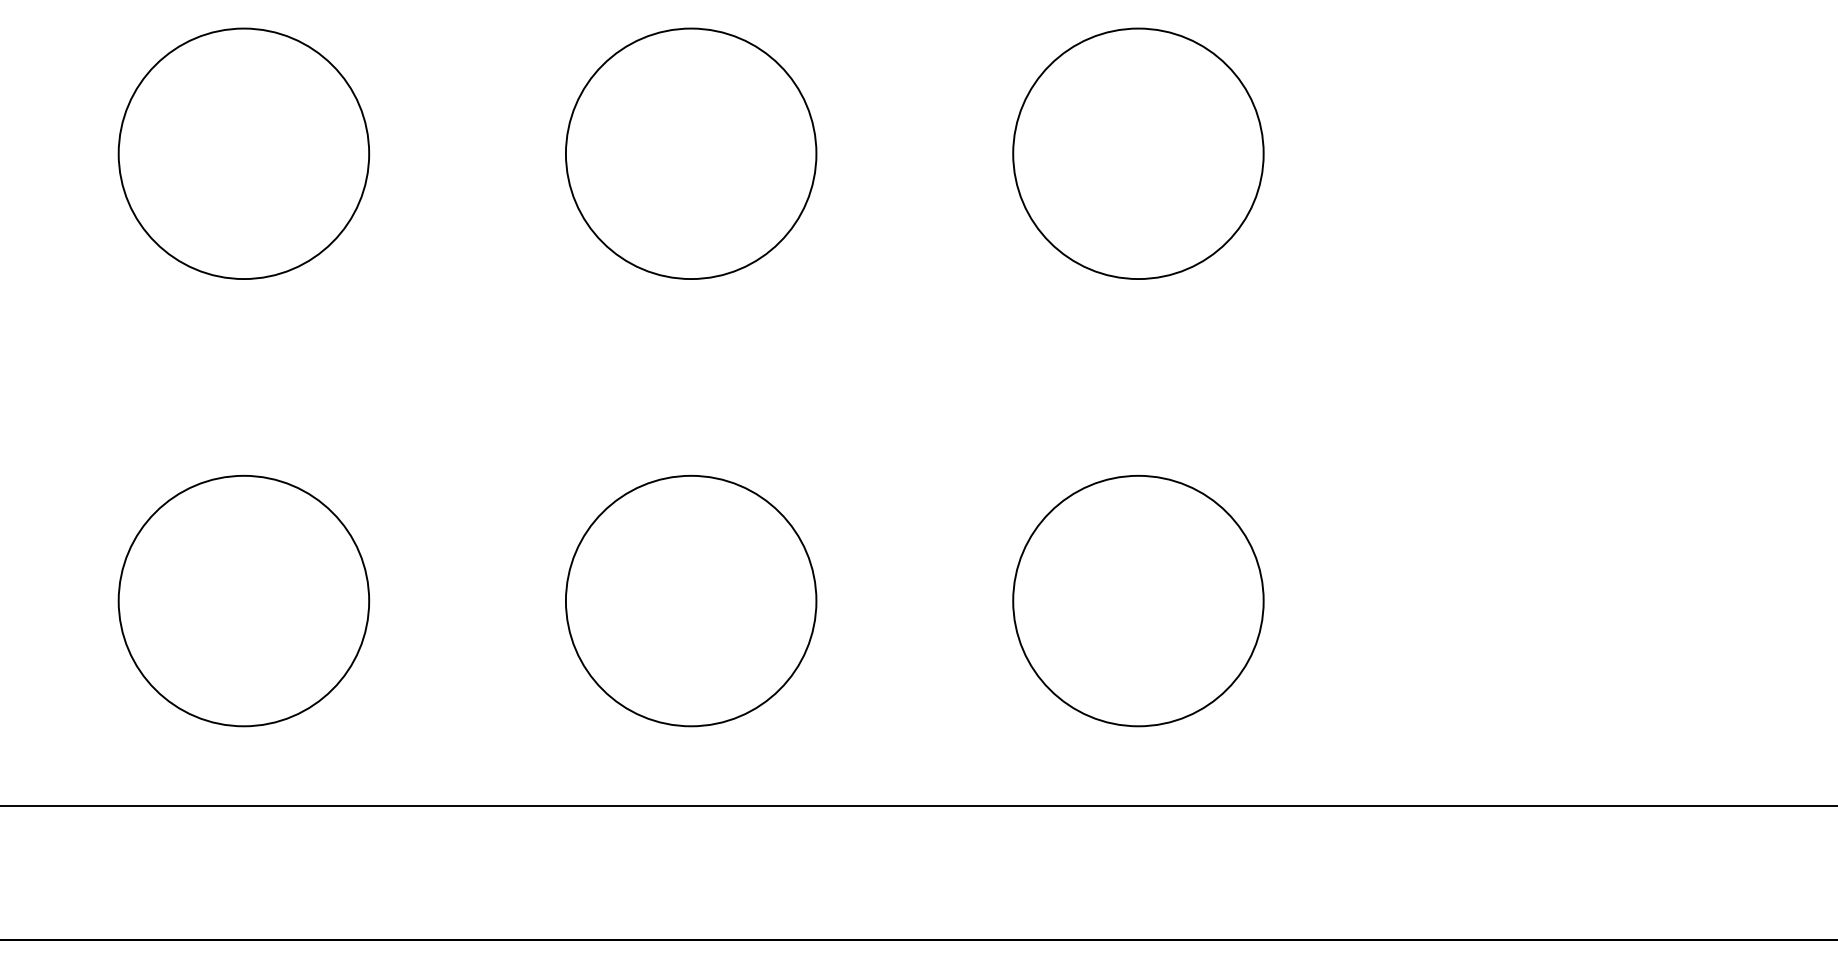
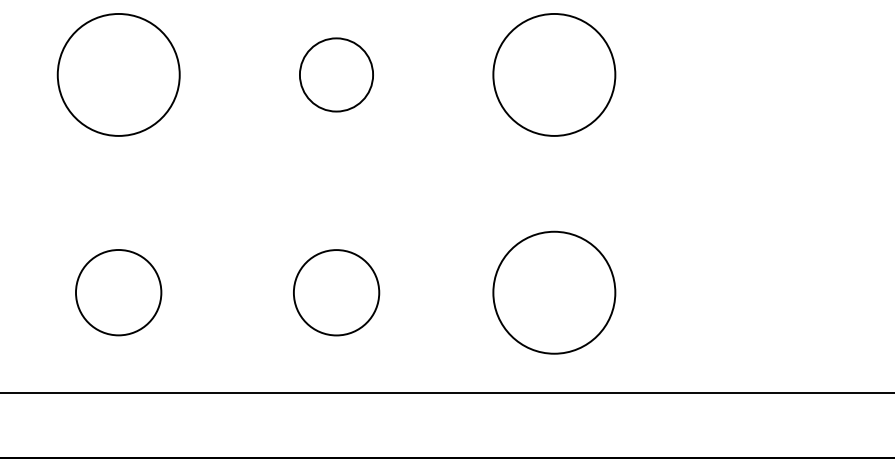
circle: (691, 152) -> (336, 74), size x0.6
circle: (243, 600) -> (118, 292), size x0.7
circle: (691, 600) -> (336, 292), size x0.7

